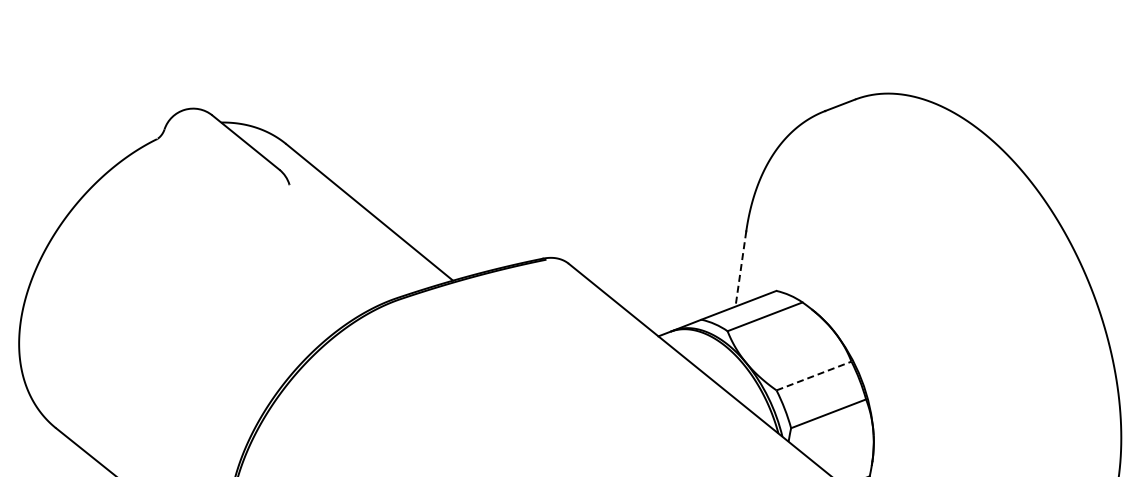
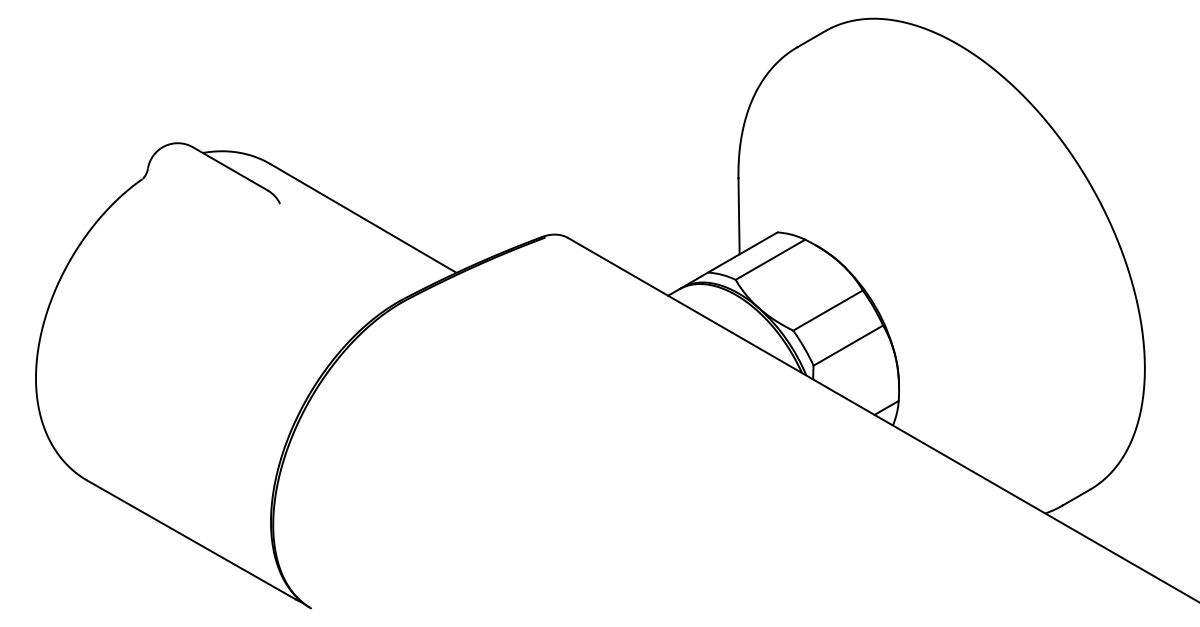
line: (741, 269) -> (739, 216), dashed -> solid
line: (814, 376) -> (828, 310), dashed -> solid

